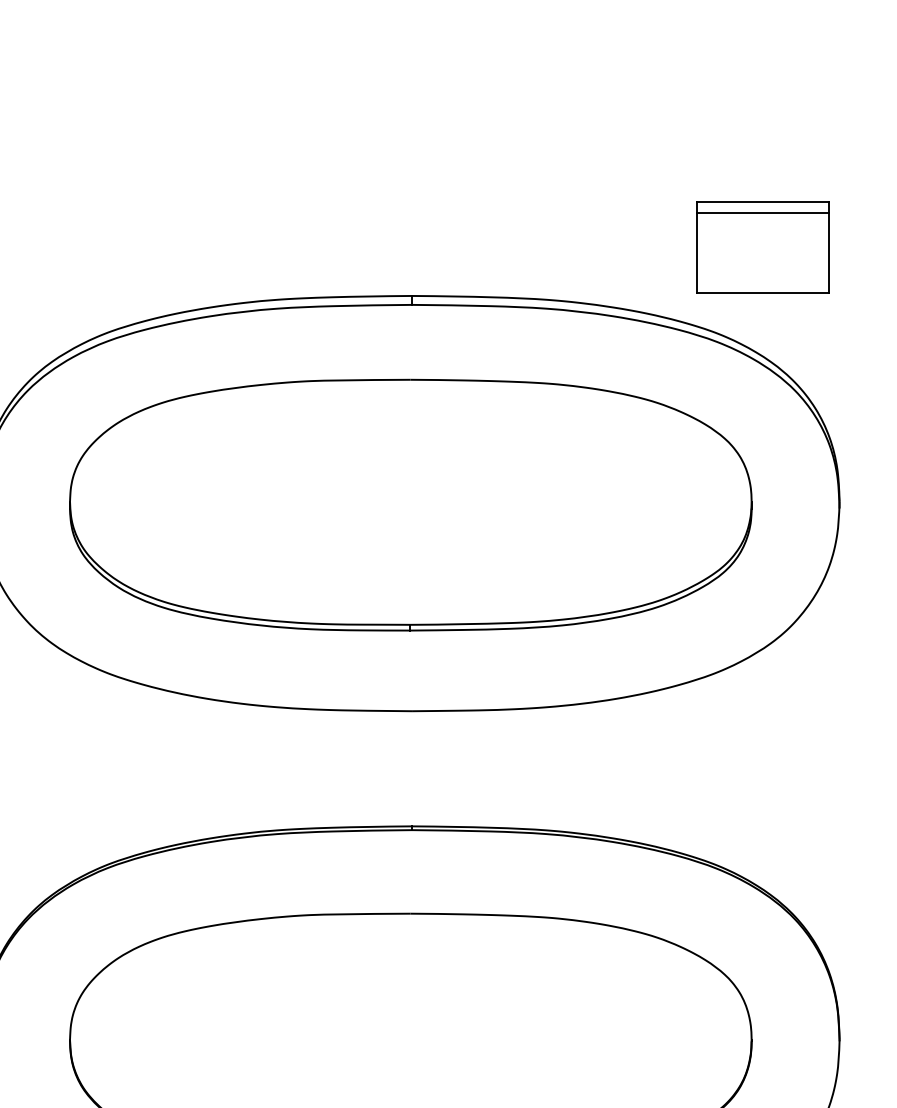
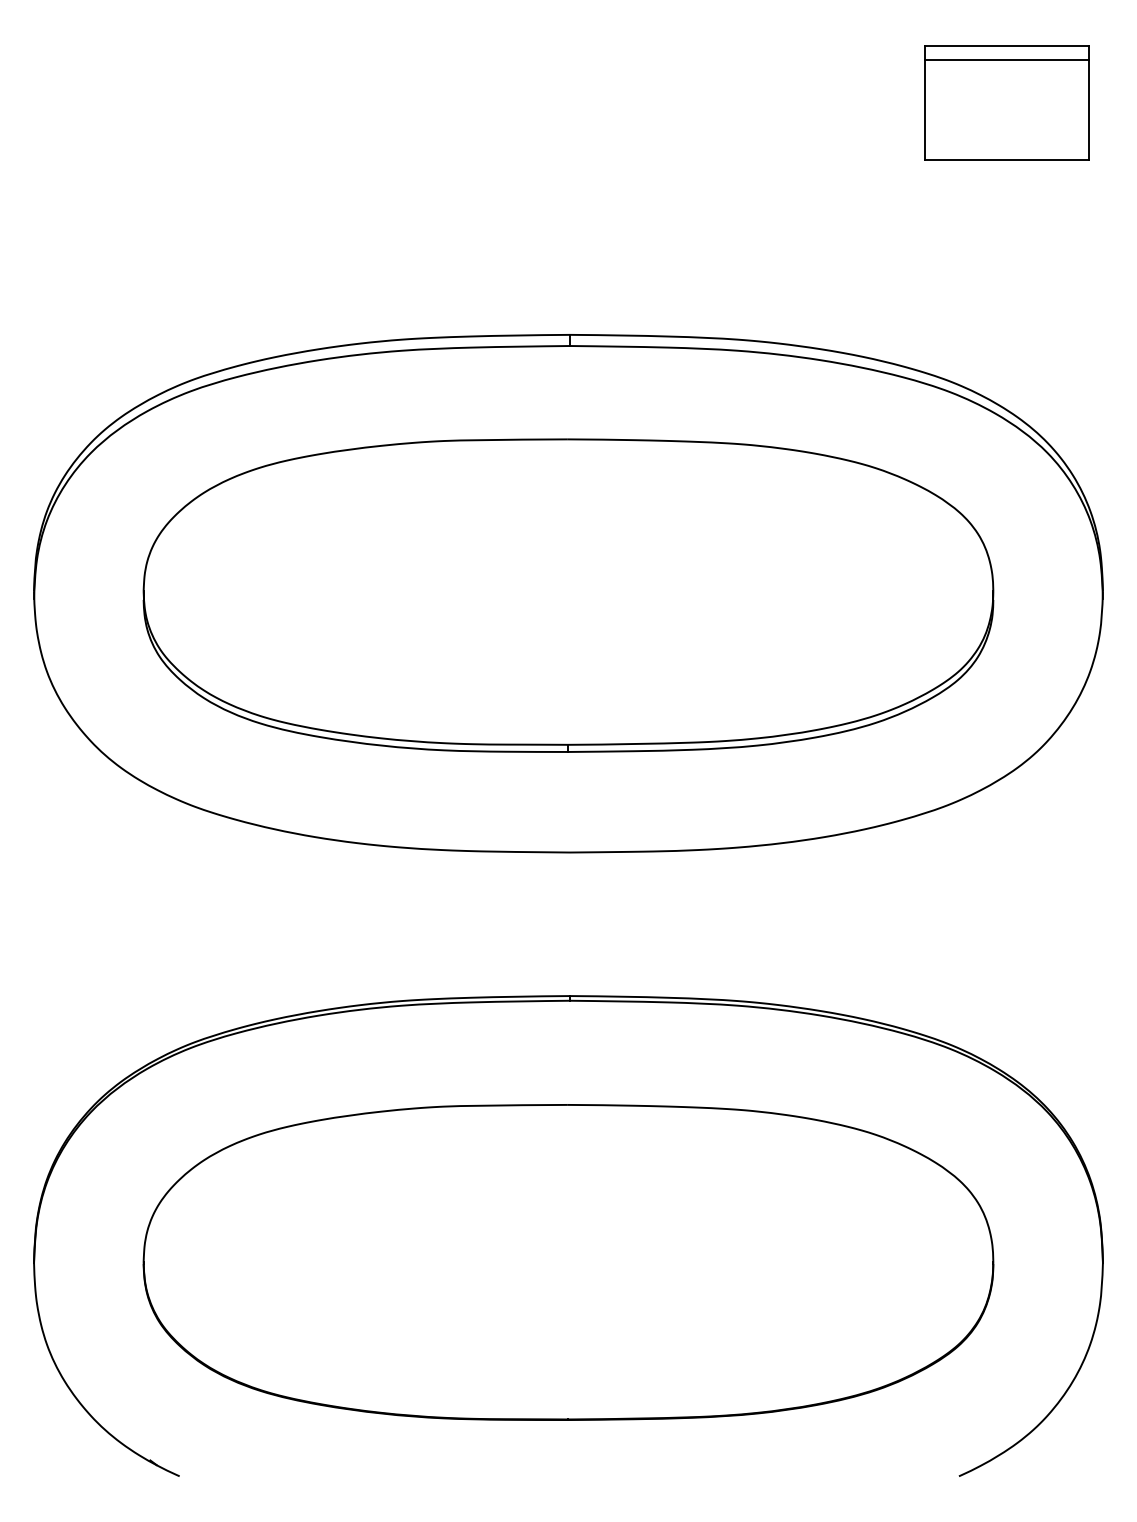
part: (762, 247) -> (1006, 102), moved

